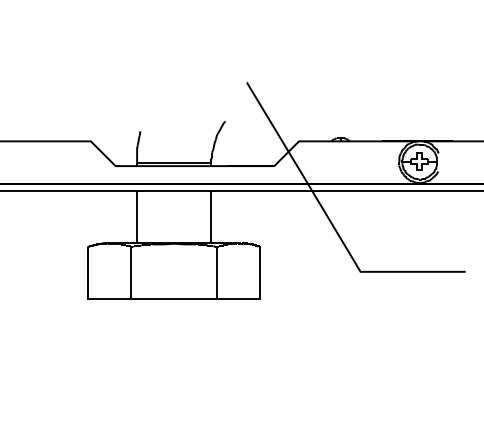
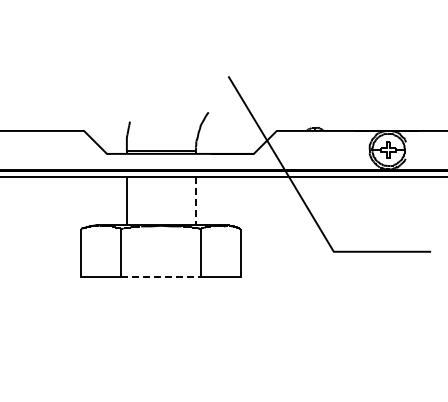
line: (211, 217) -> (195, 201), solid -> dashed
line: (175, 299) -> (162, 277), solid -> dashed

